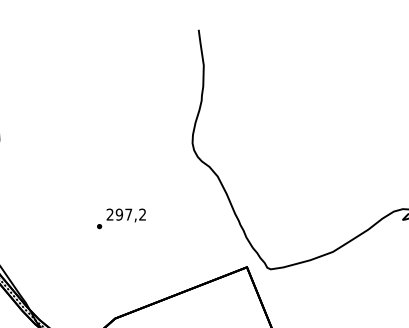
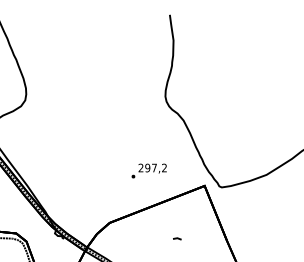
text: (120, 218) -> (148, 170), moved

